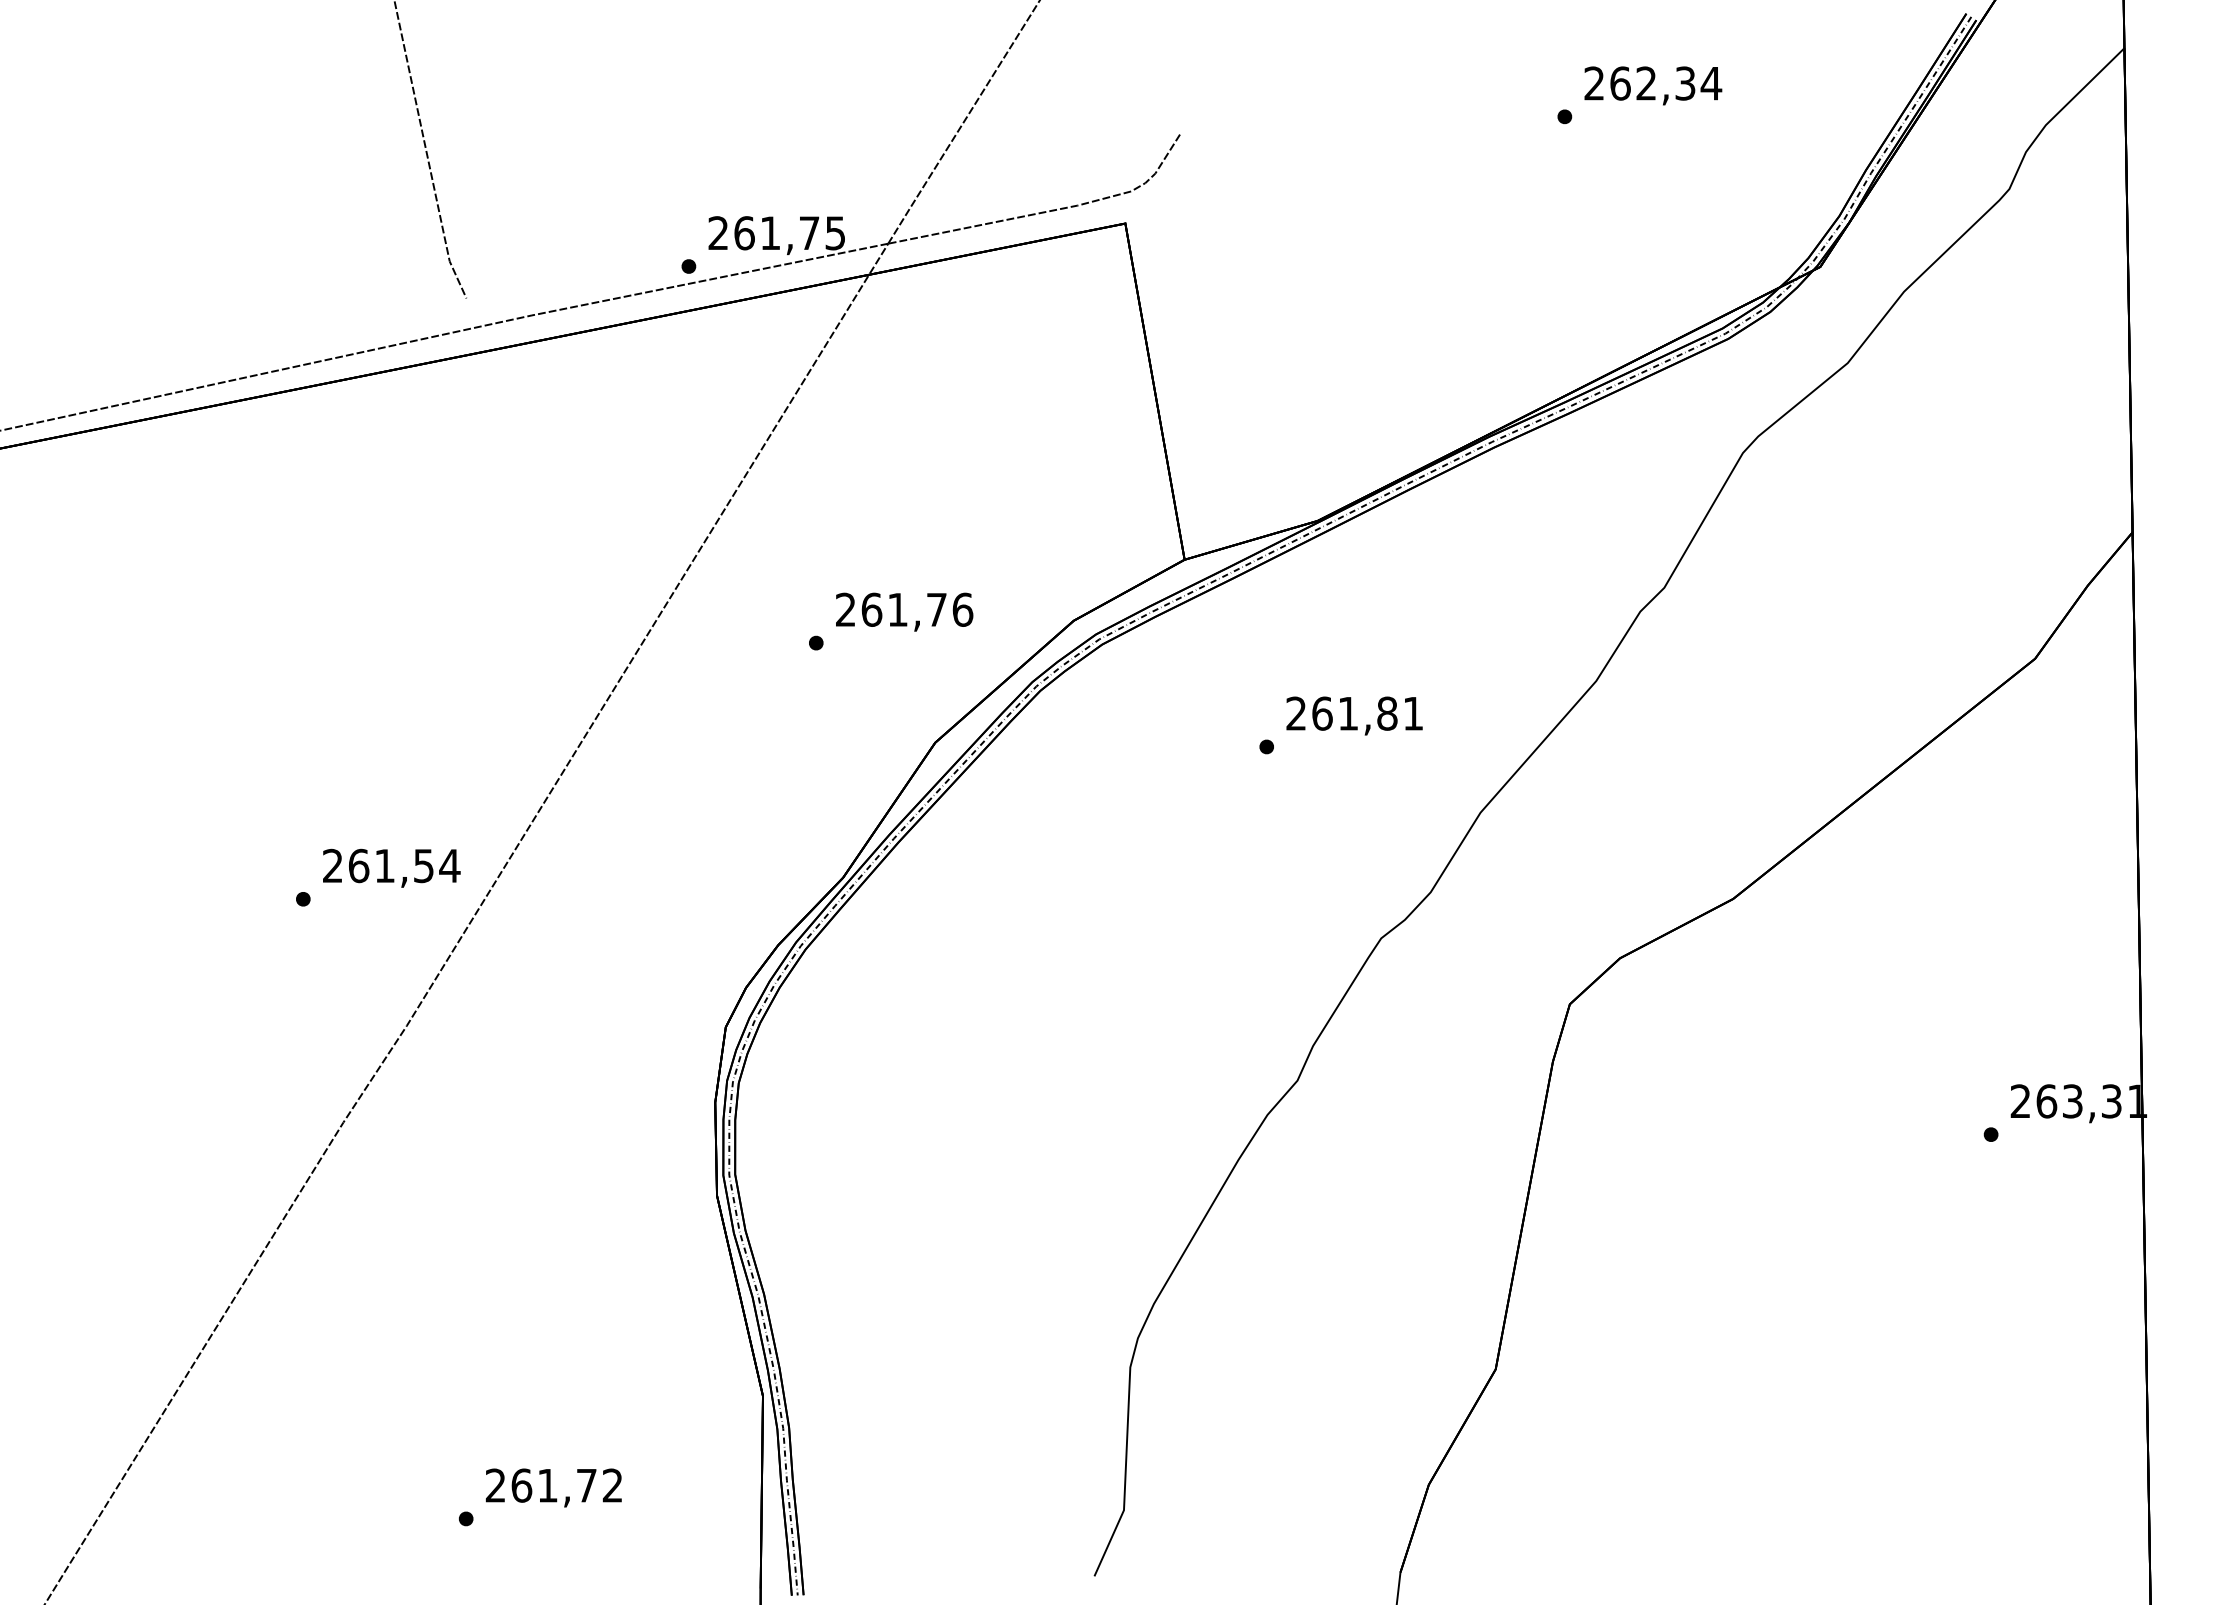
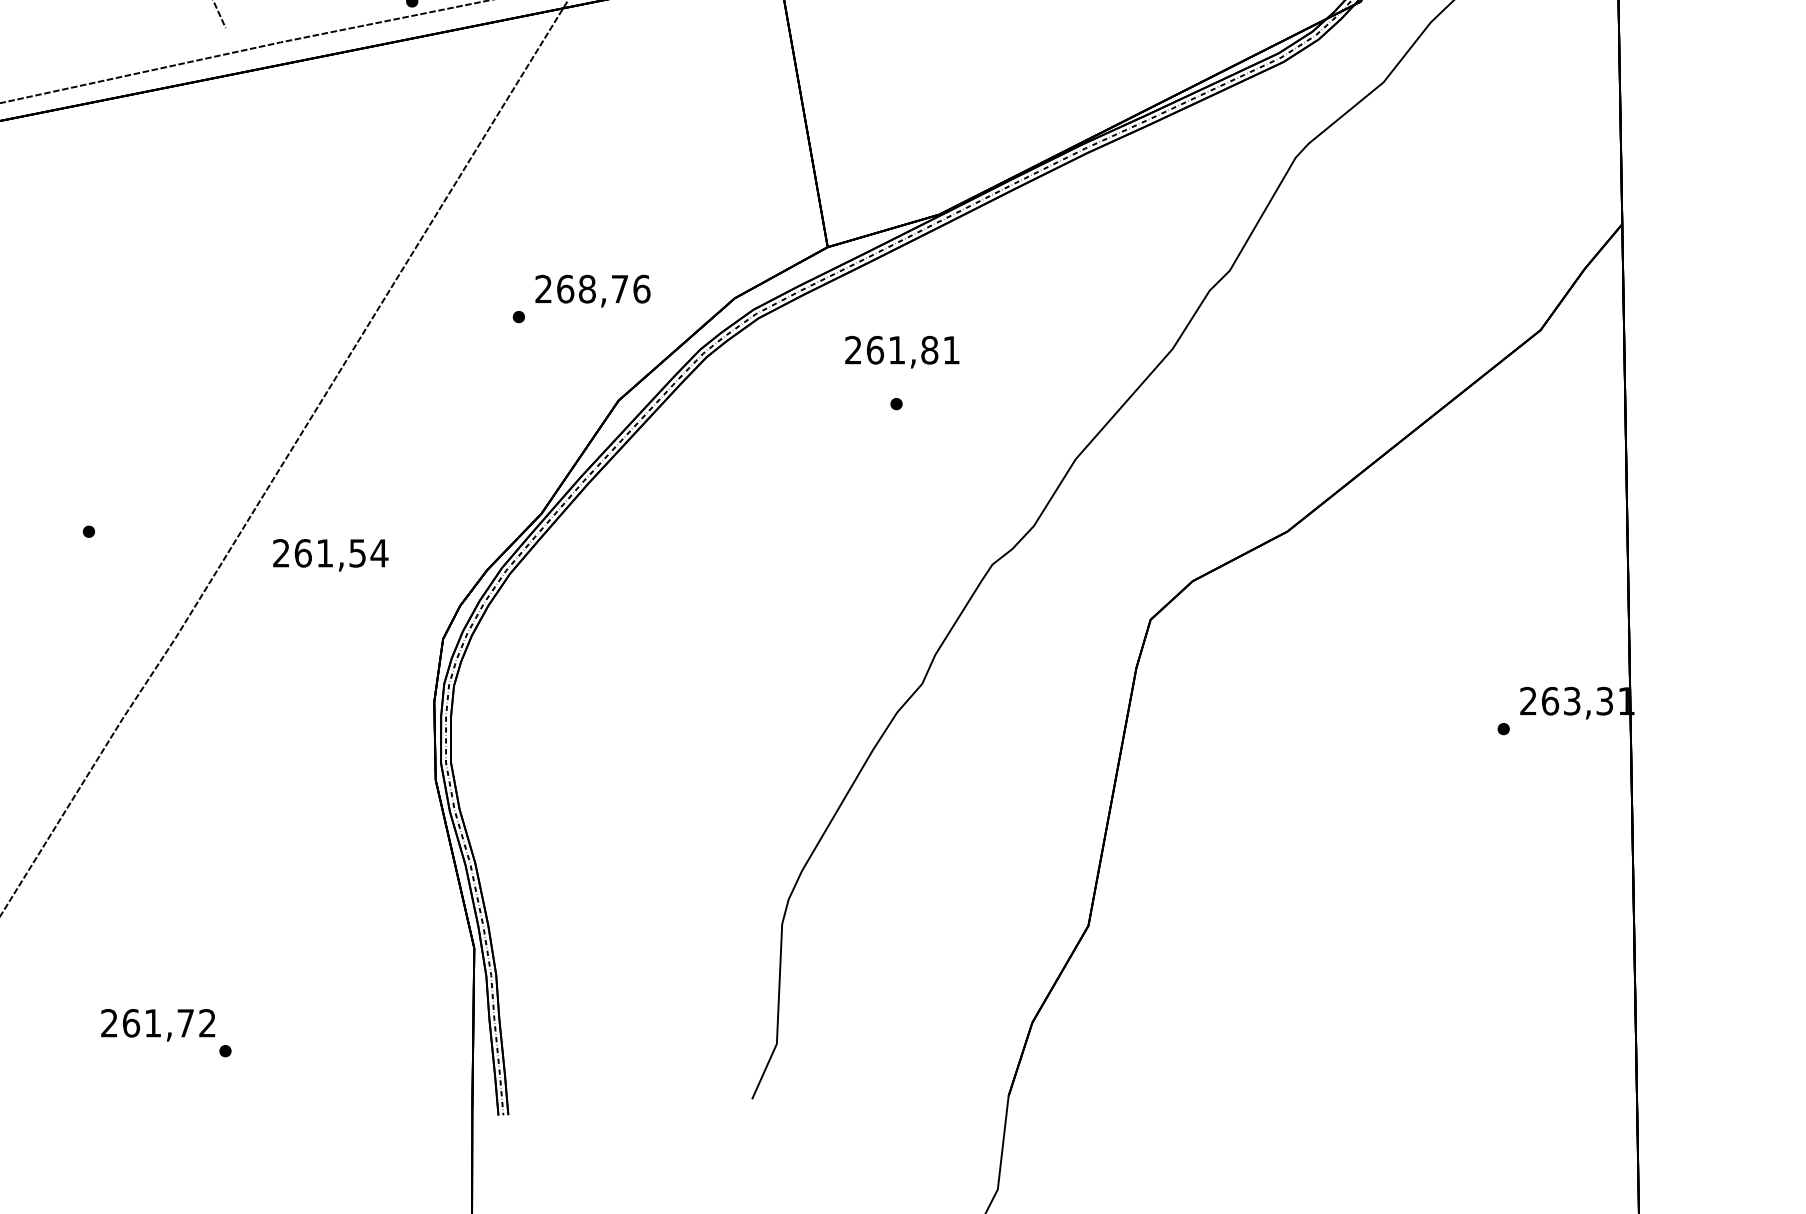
text: (897, 609) -> (587, 288), 261,76 -> 268,76
text: (1354, 715) -> (902, 351), moved
text: (391, 867) -> (330, 554), moved
text: (553, 1487) -> (157, 1024), moved

